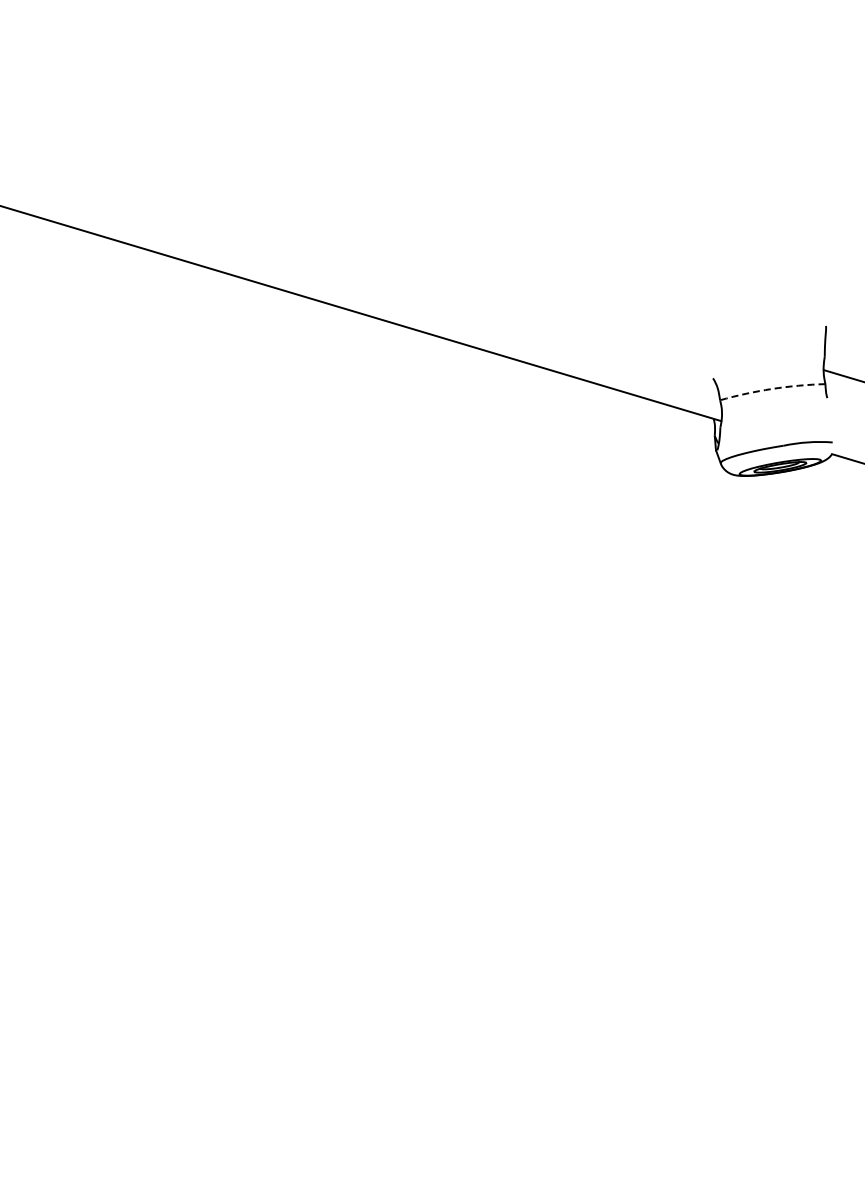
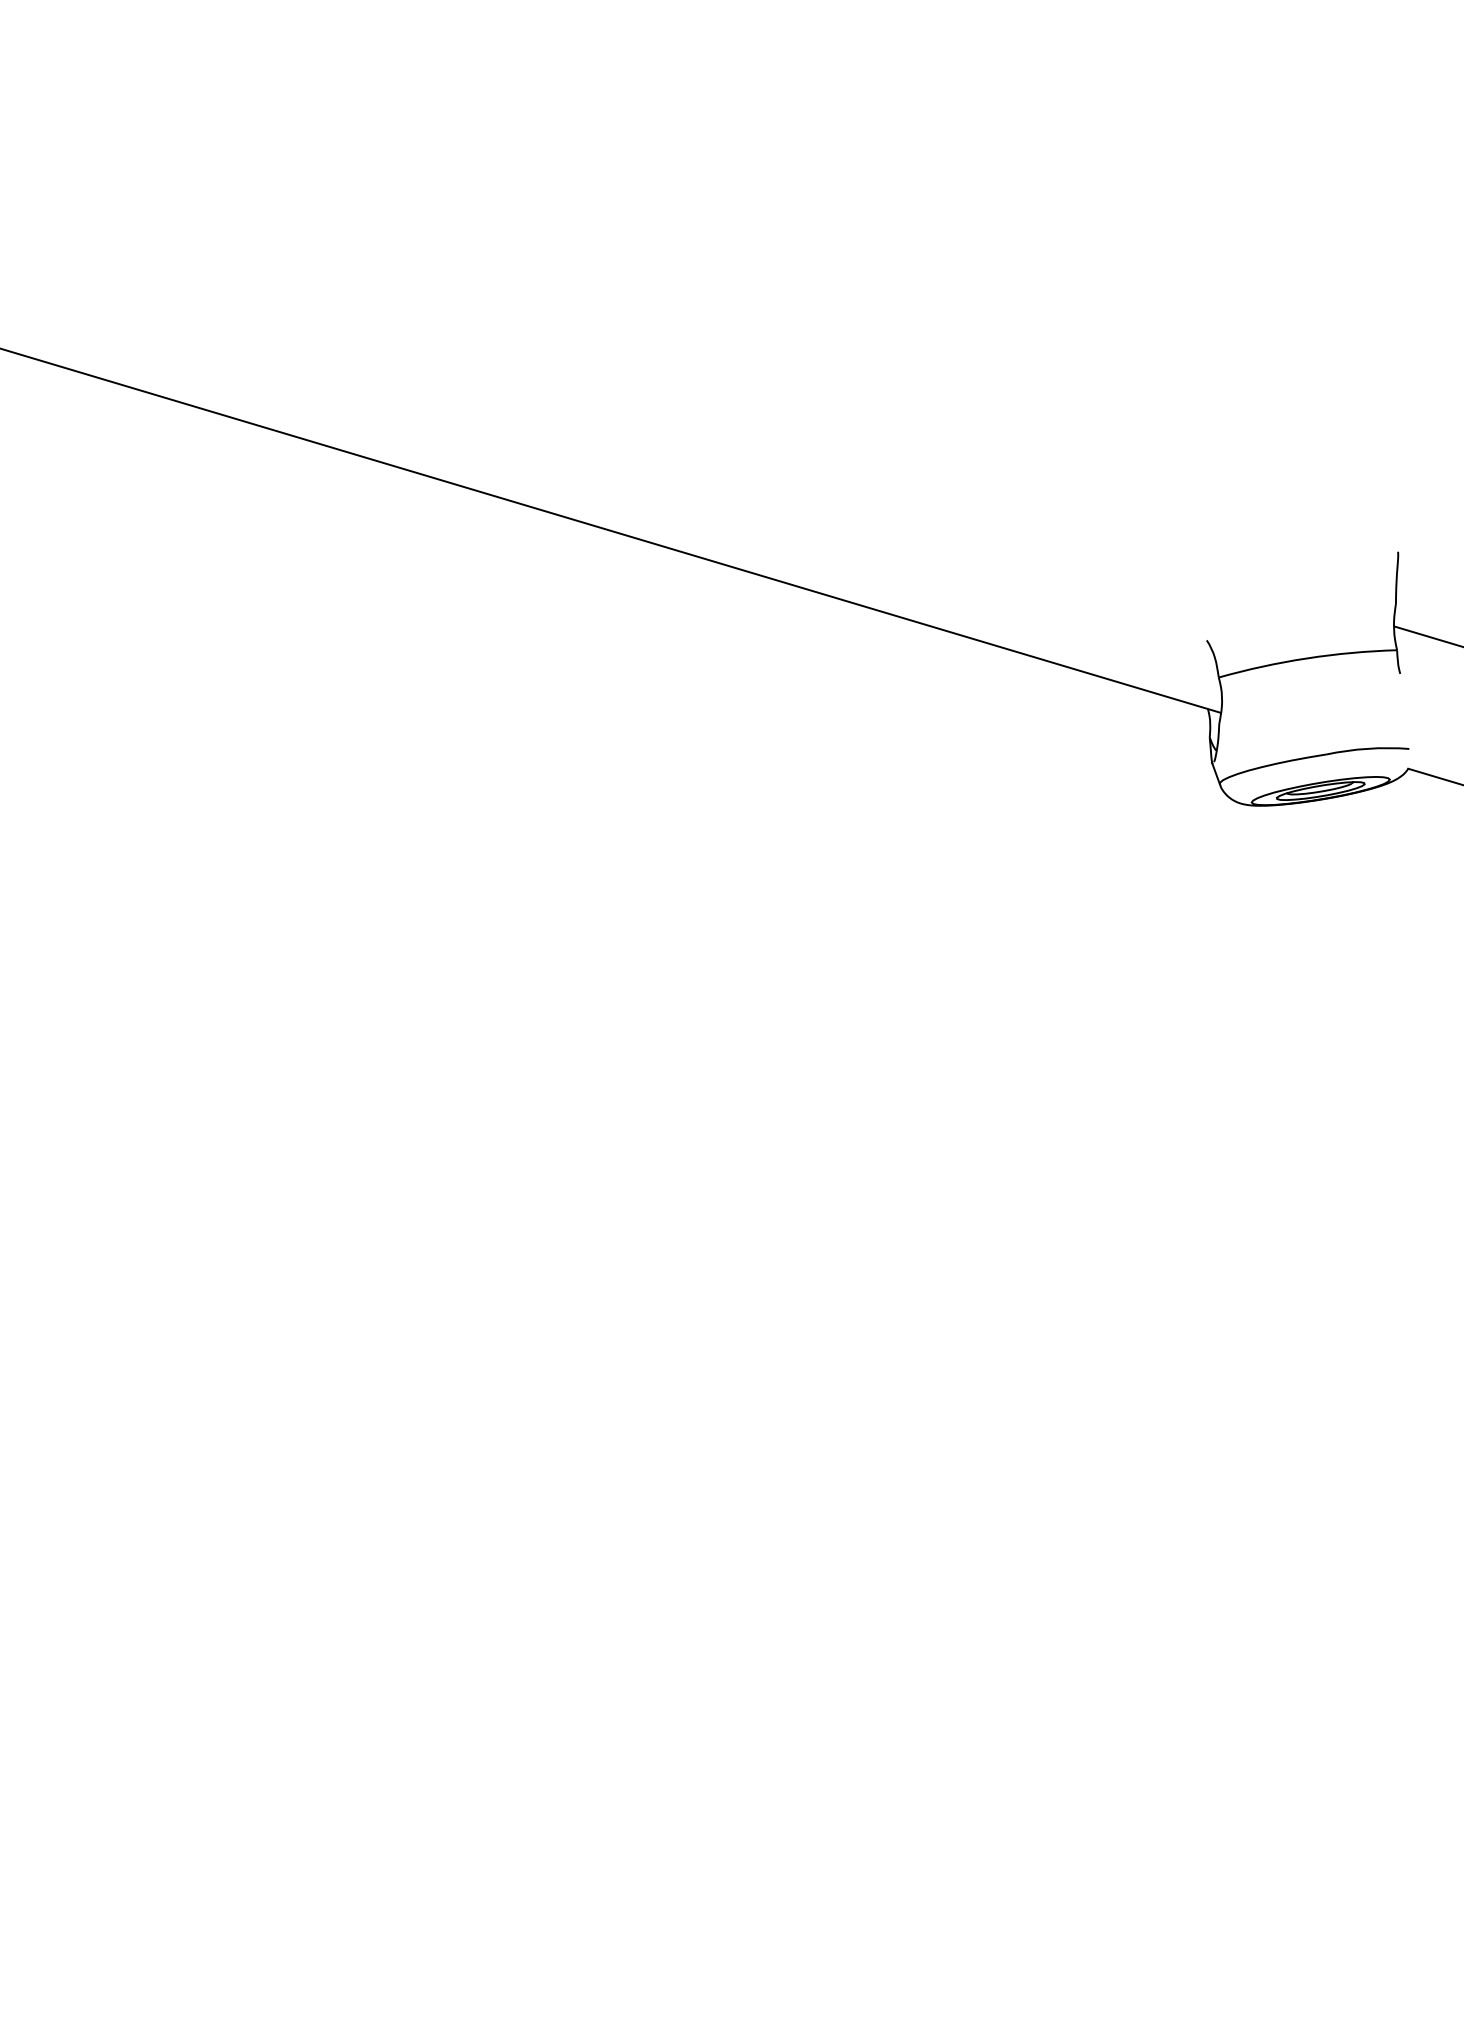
arc: (772, 388) -> (1307, 657), dashed -> solid

